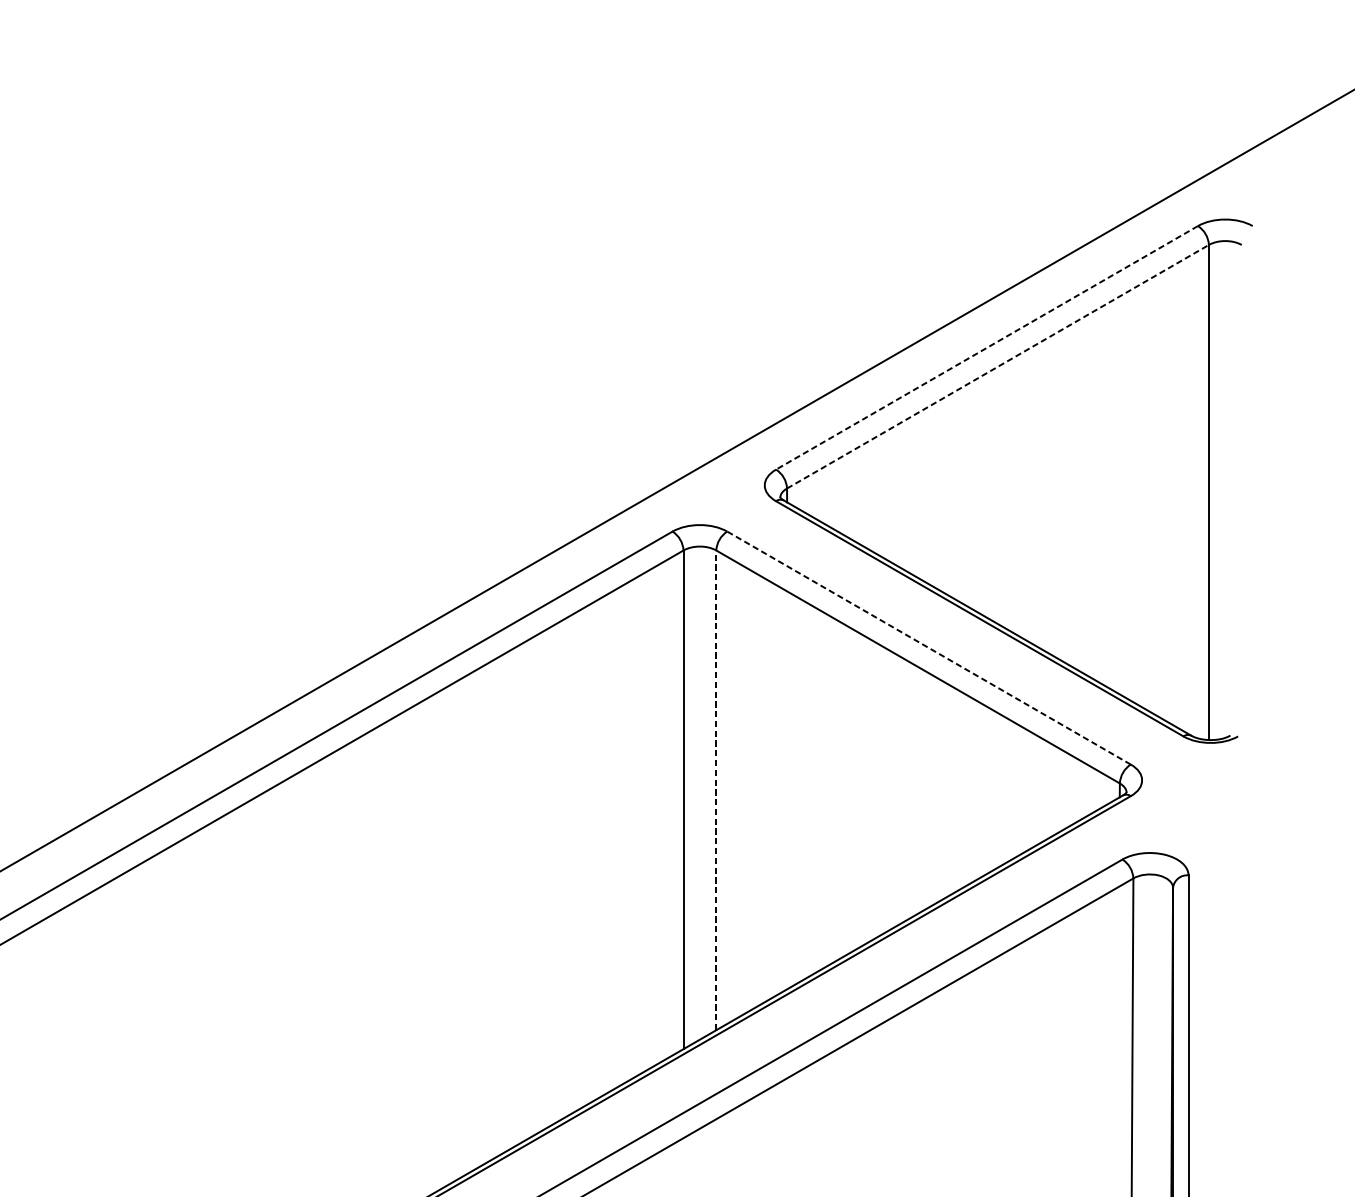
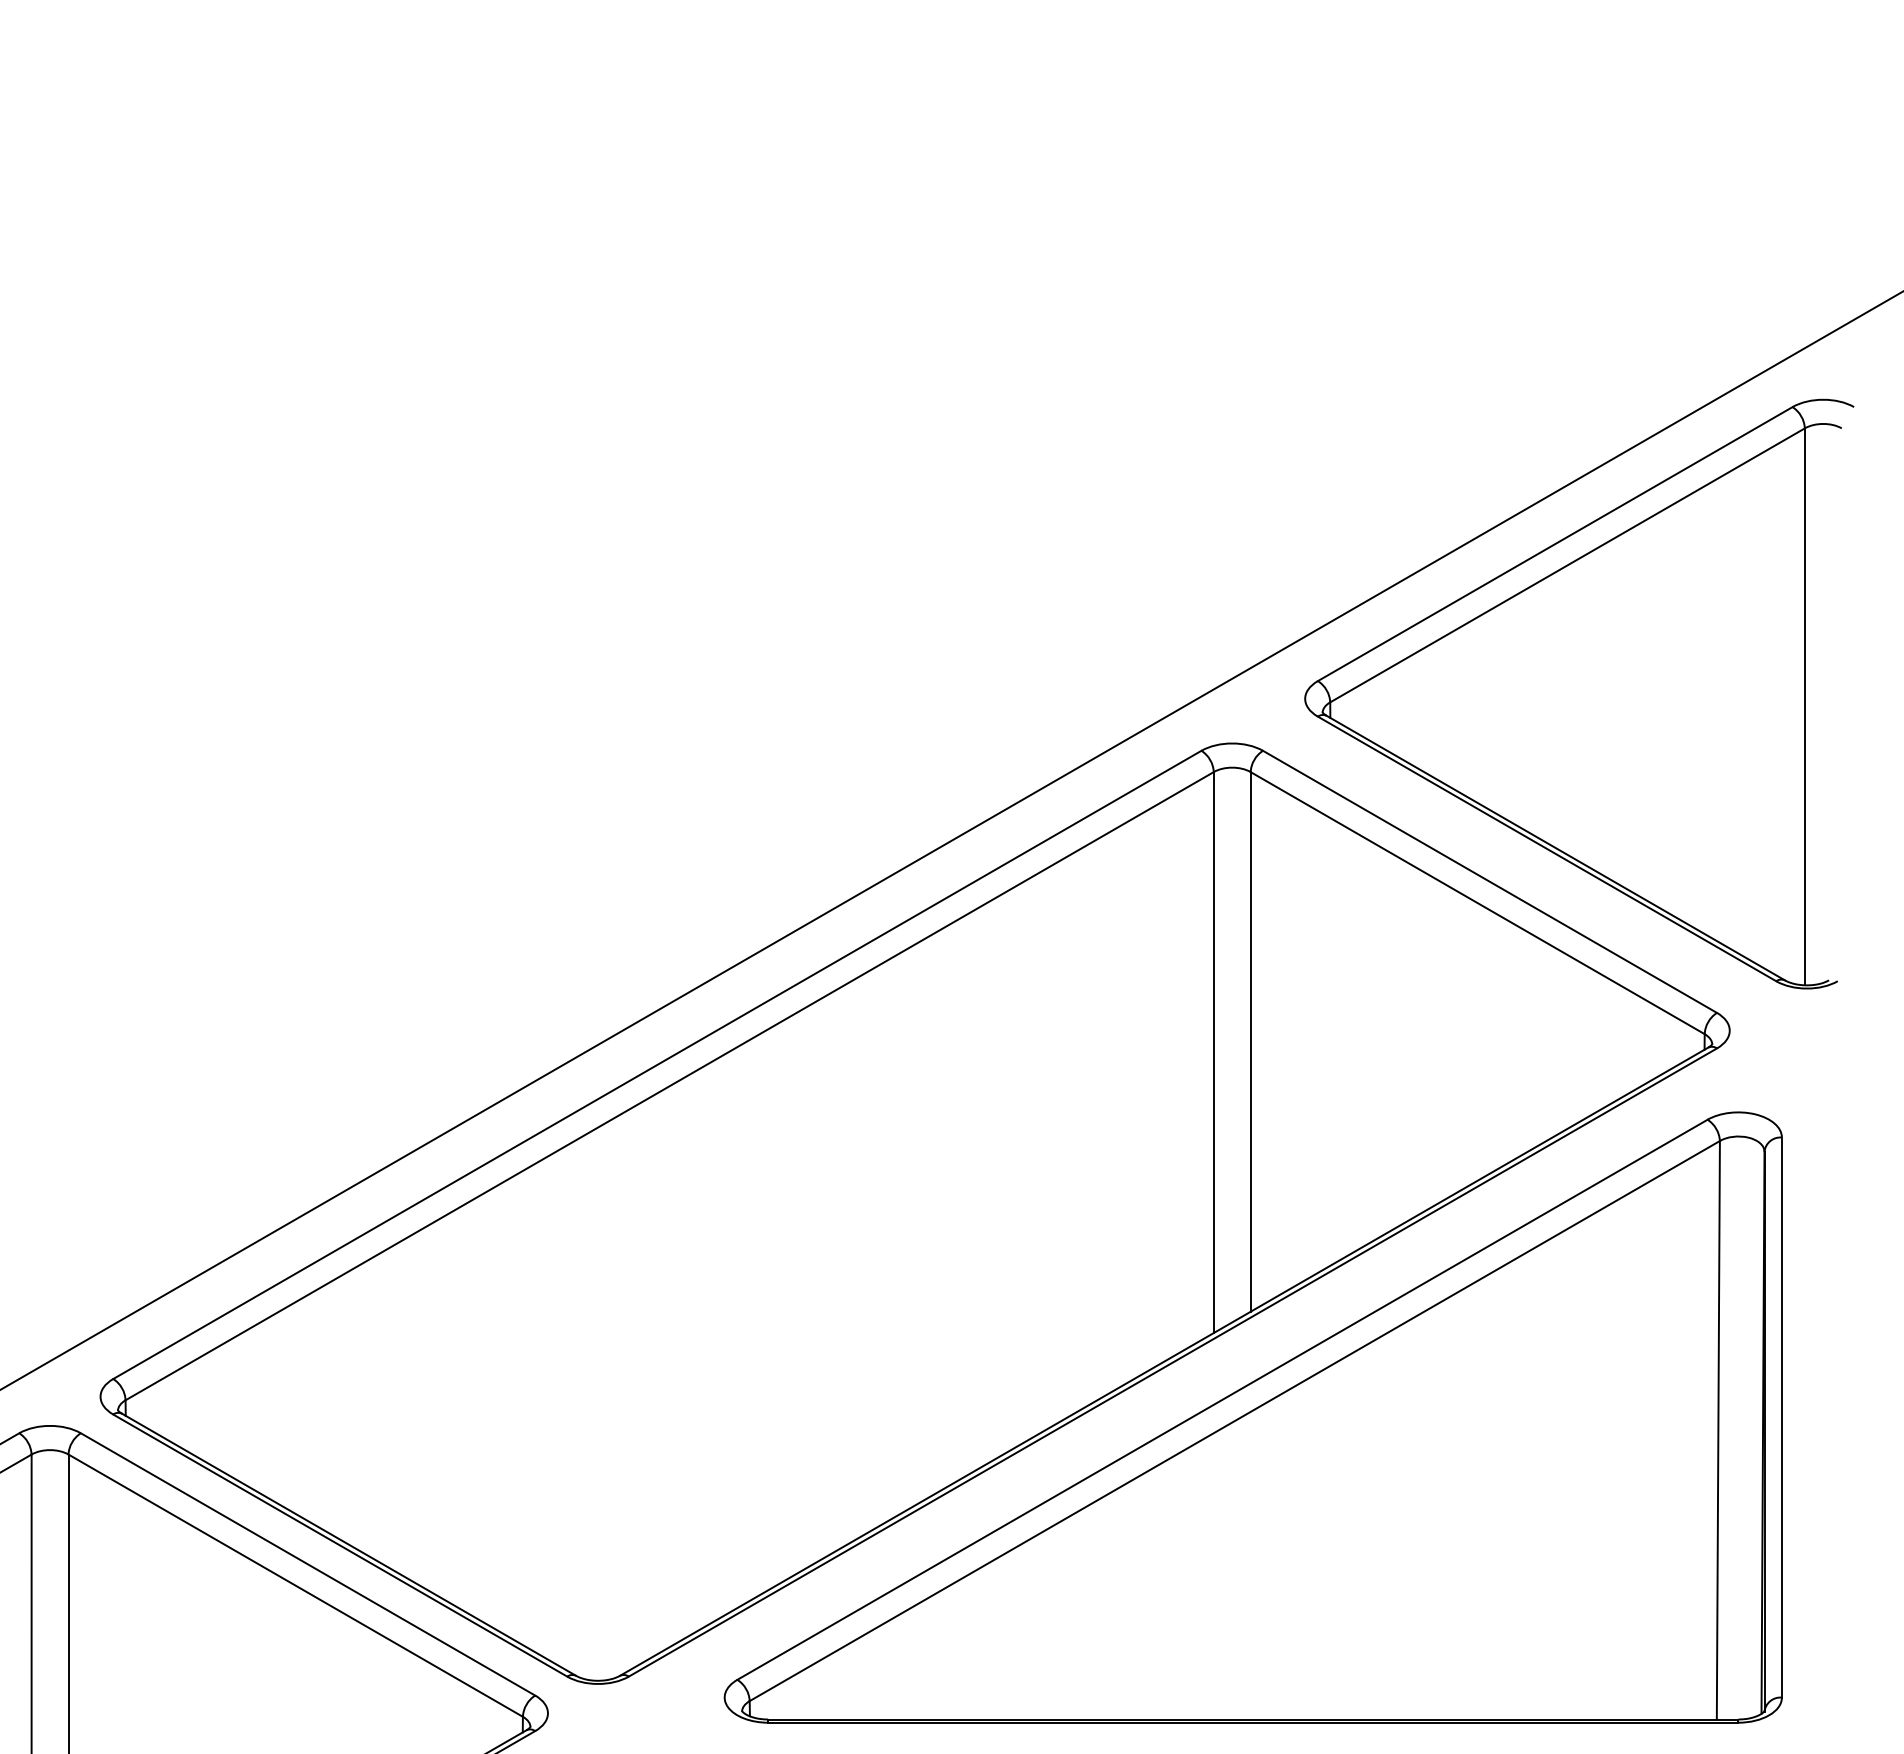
line: (986, 348) -> (1554, 544), dashed -> solid
line: (997, 366) -> (1567, 565), dashed -> solid
line: (928, 647) -> (1489, 881), dashed -> solid
line: (716, 789) -> (1250, 1041), dashed -> solid

